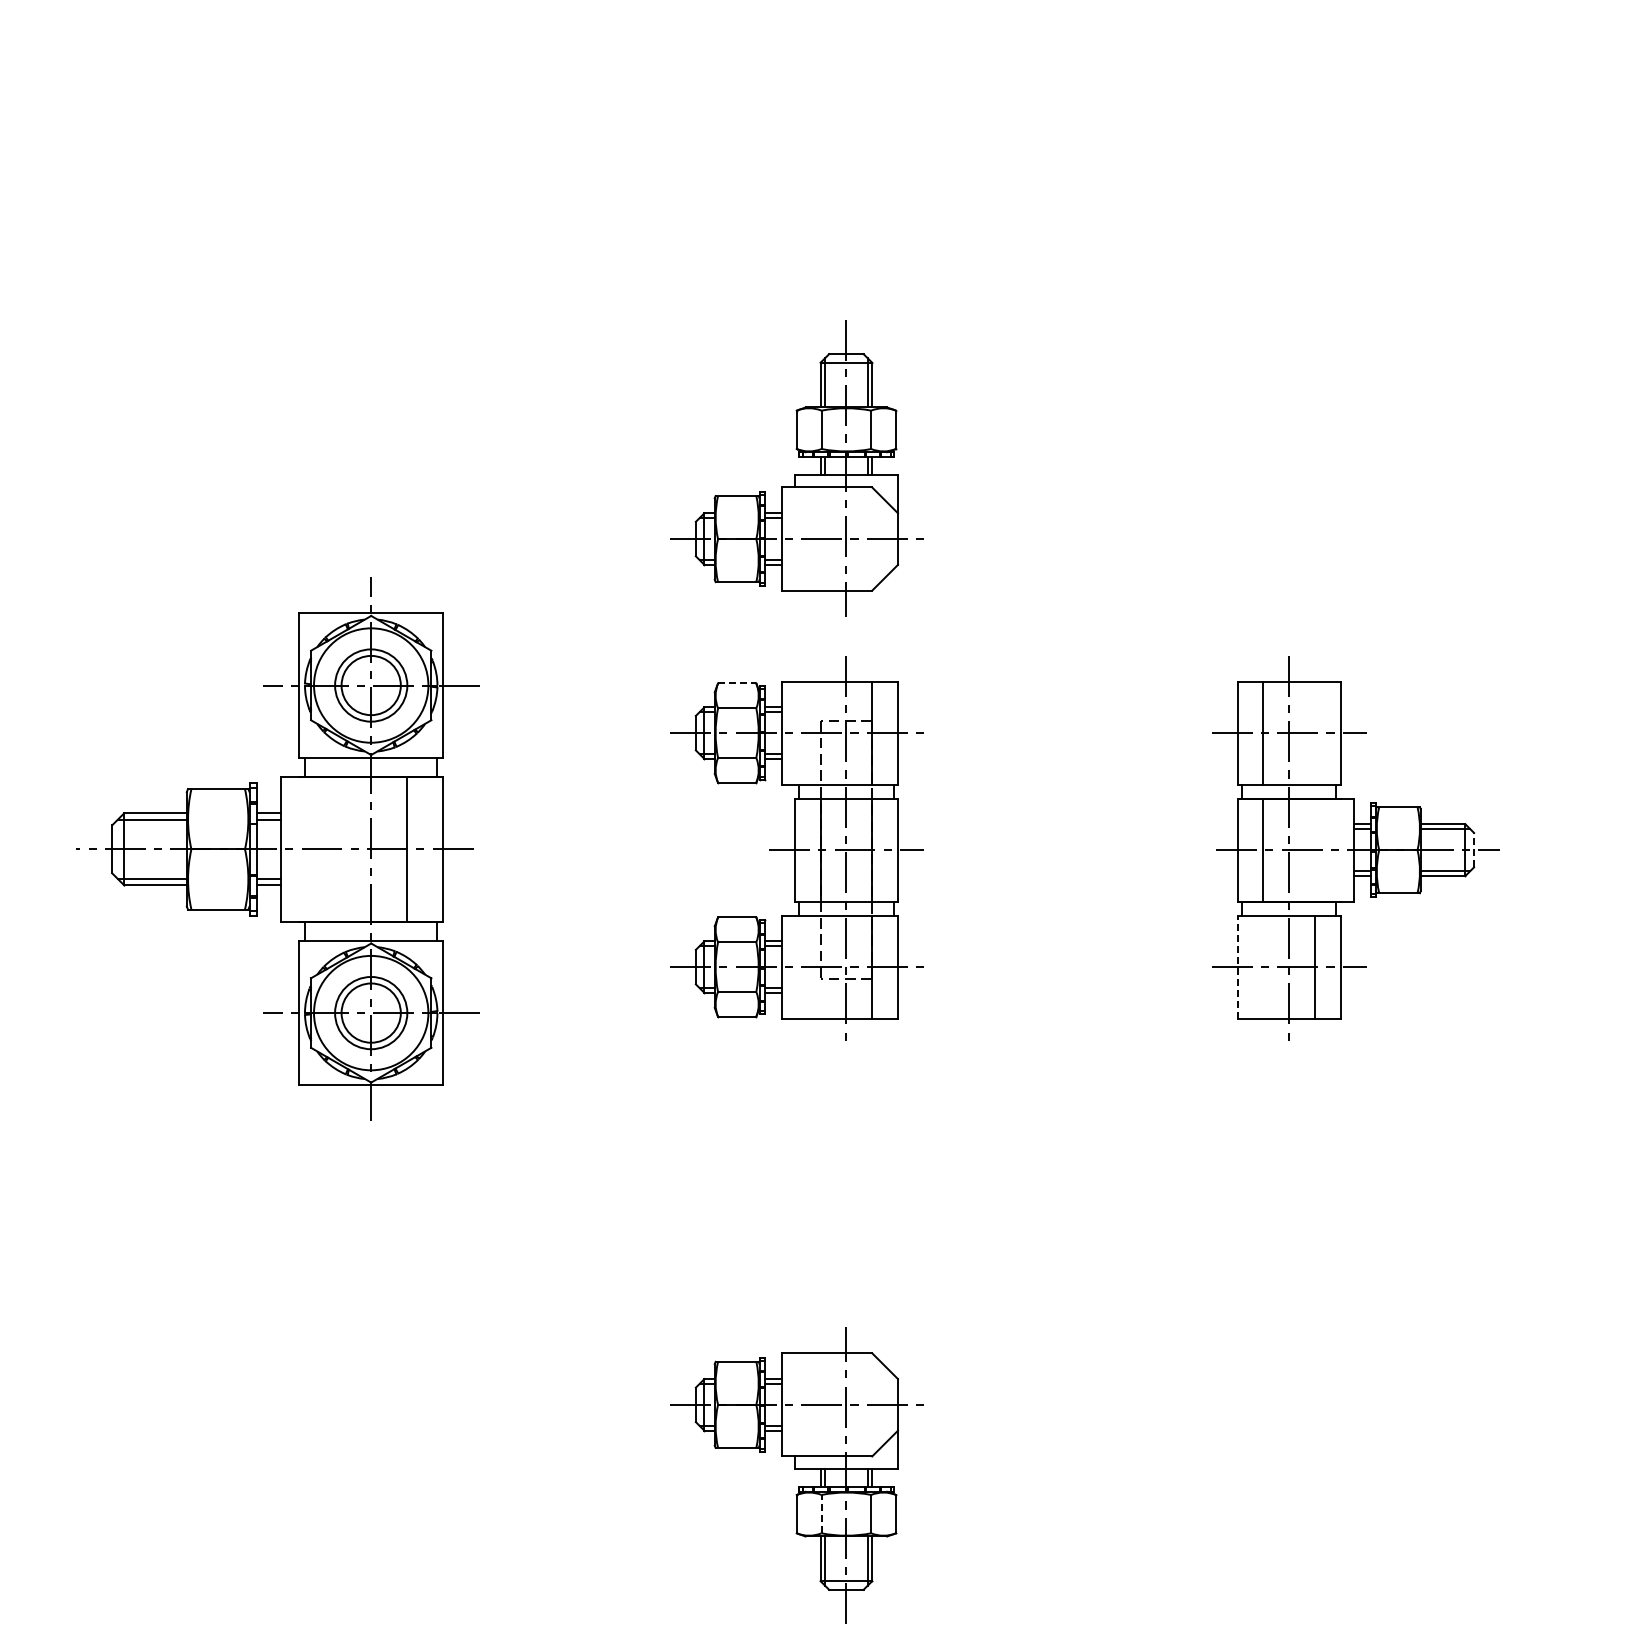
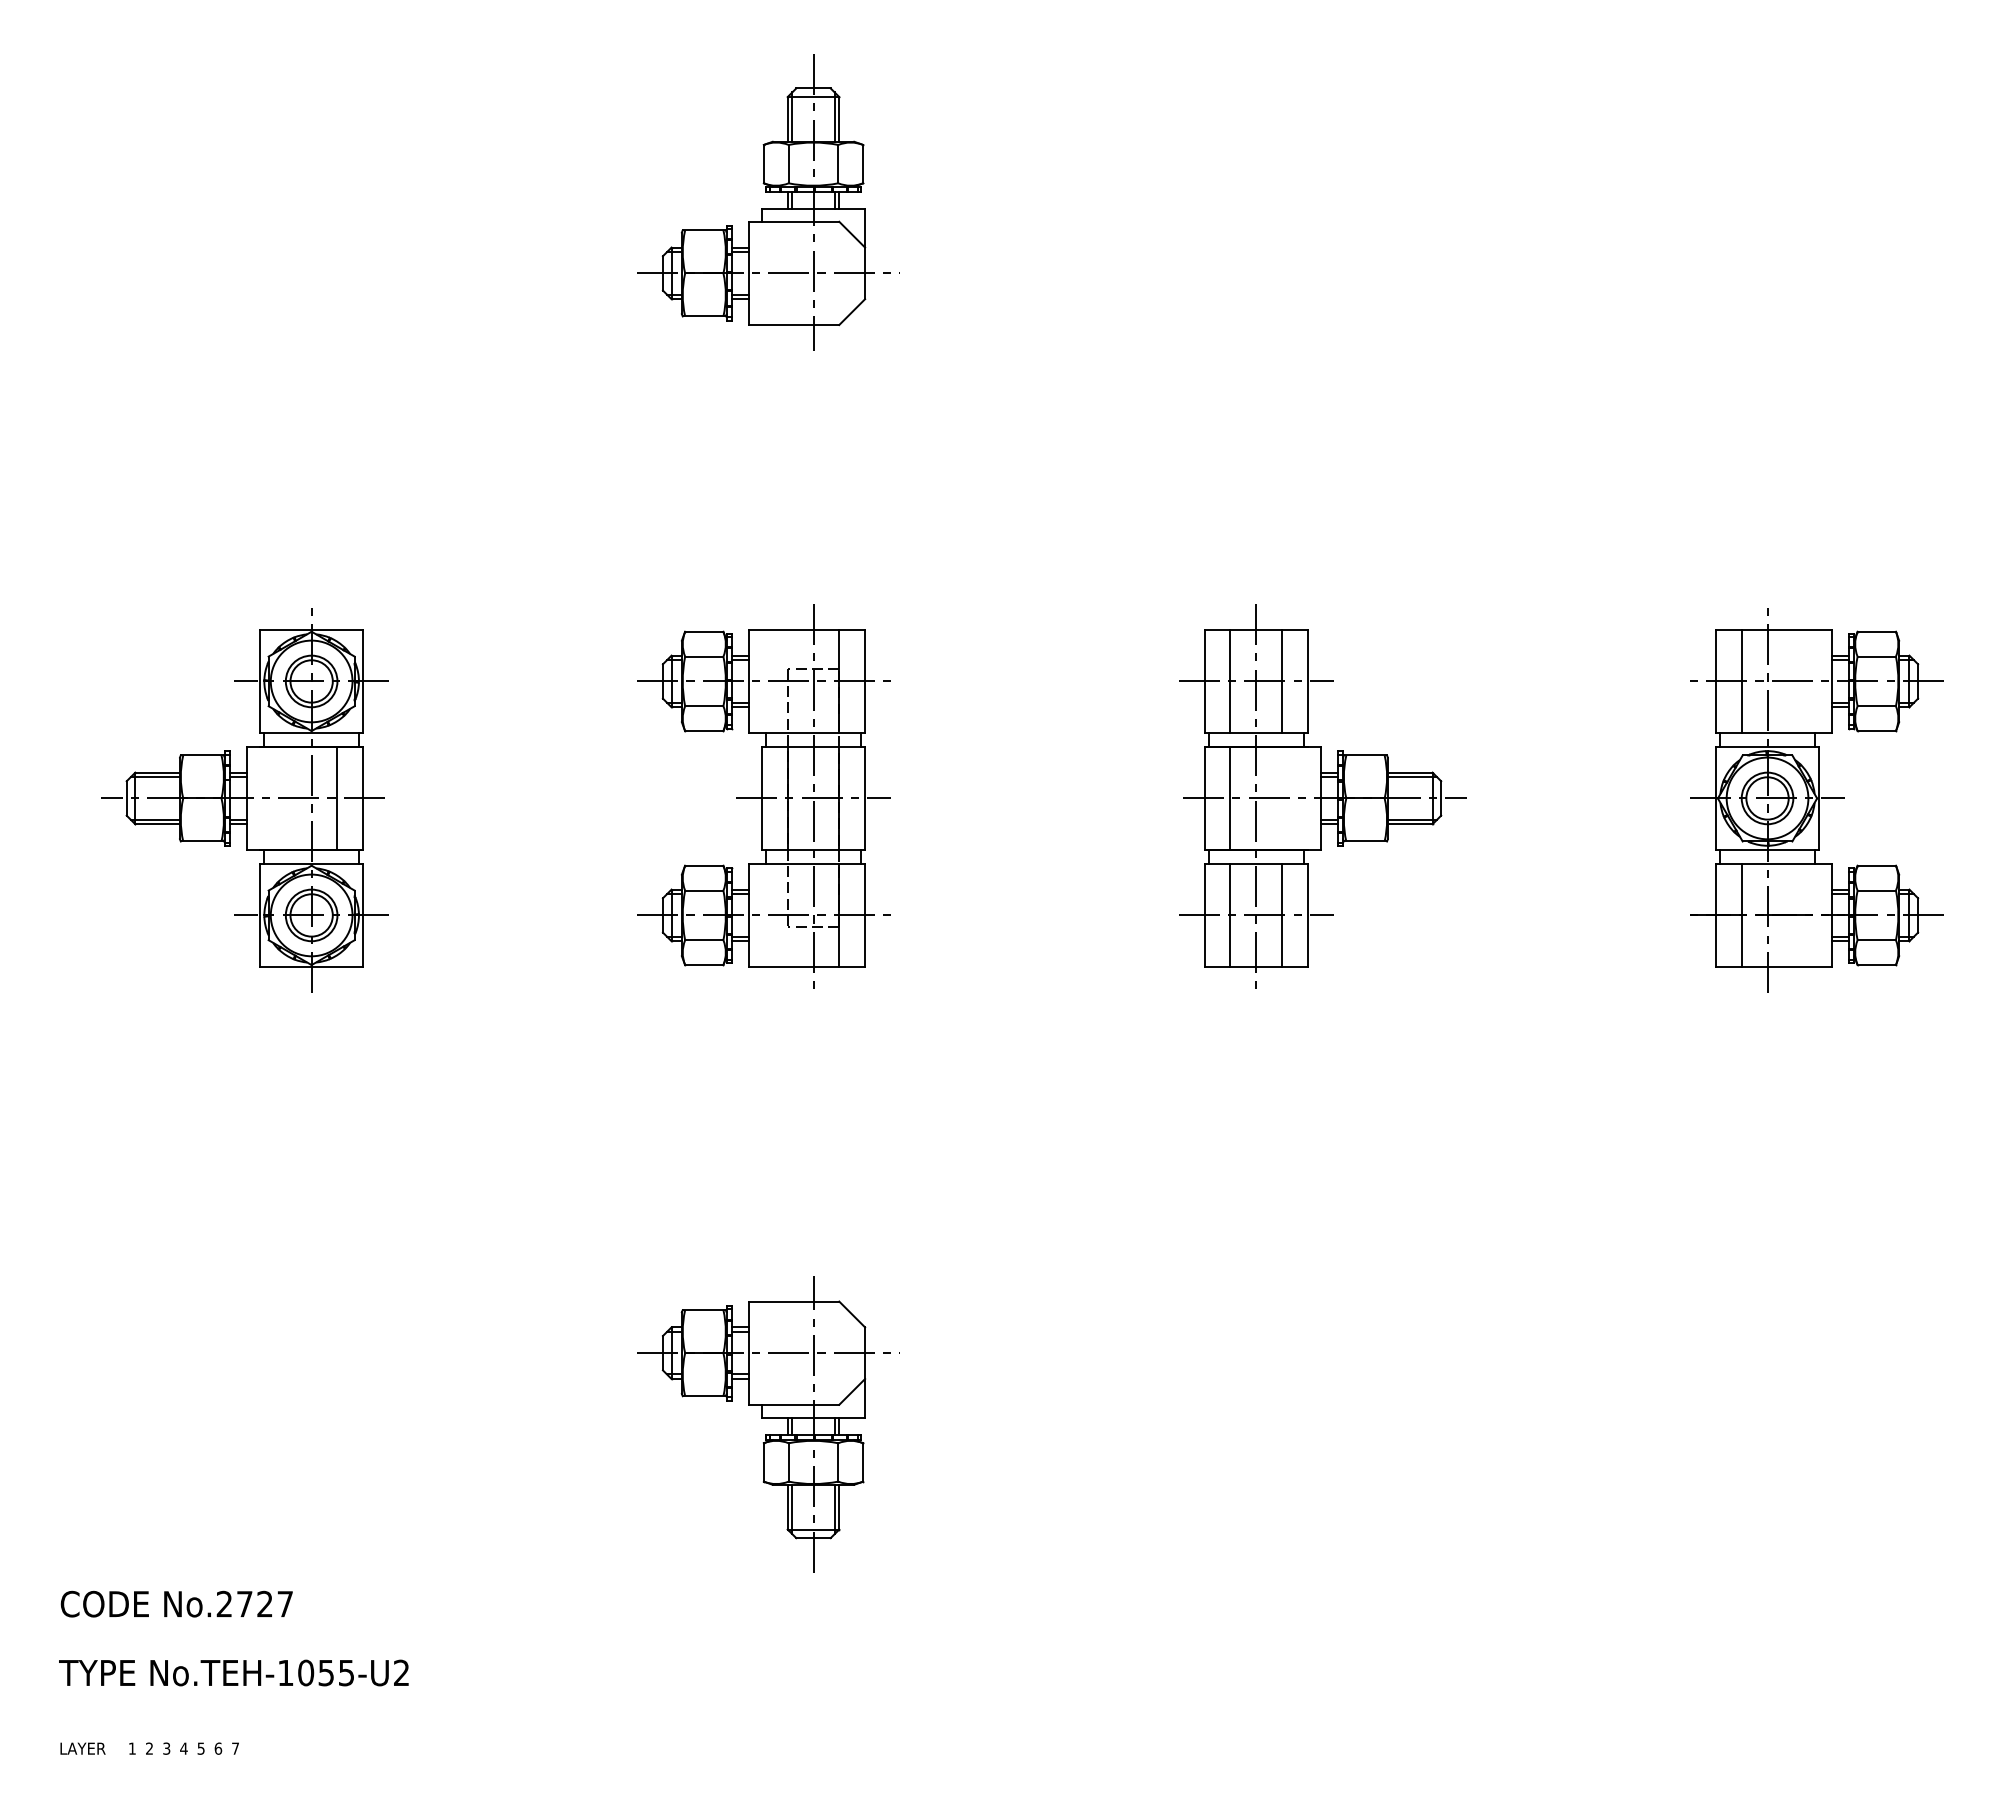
part: (801, 468) -> (768, 202), moved
line: (737, 683) -> (704, 631), dashed -> solid
line: (1315, 733) -> (1282, 681), added
line: (1474, 849) -> (1441, 797), dashed -> solid
part: (277, 852) -> (244, 800), size x0.71
line: (1237, 967) -> (1204, 915), dashed -> solid
line: (1263, 967) -> (1230, 915), added
line: (821, 1513) -> (788, 1461), dashed -> solid

